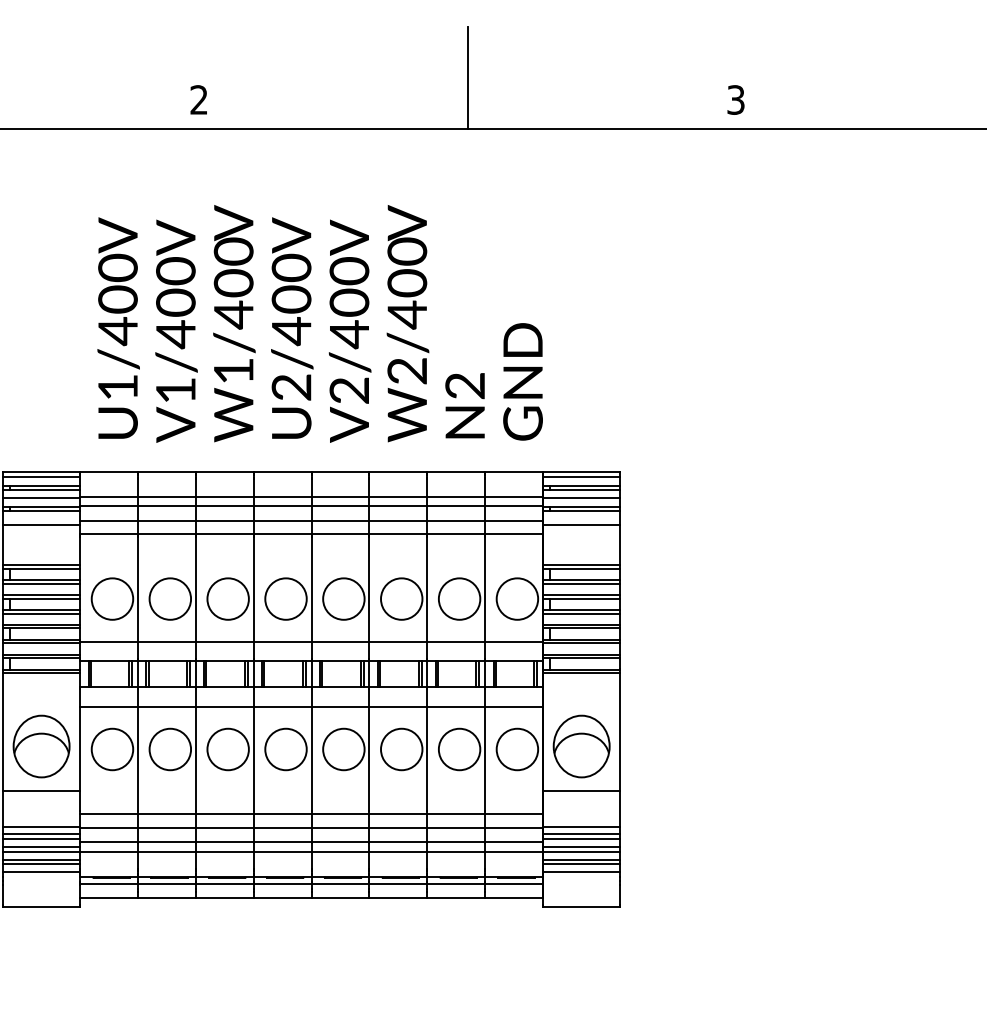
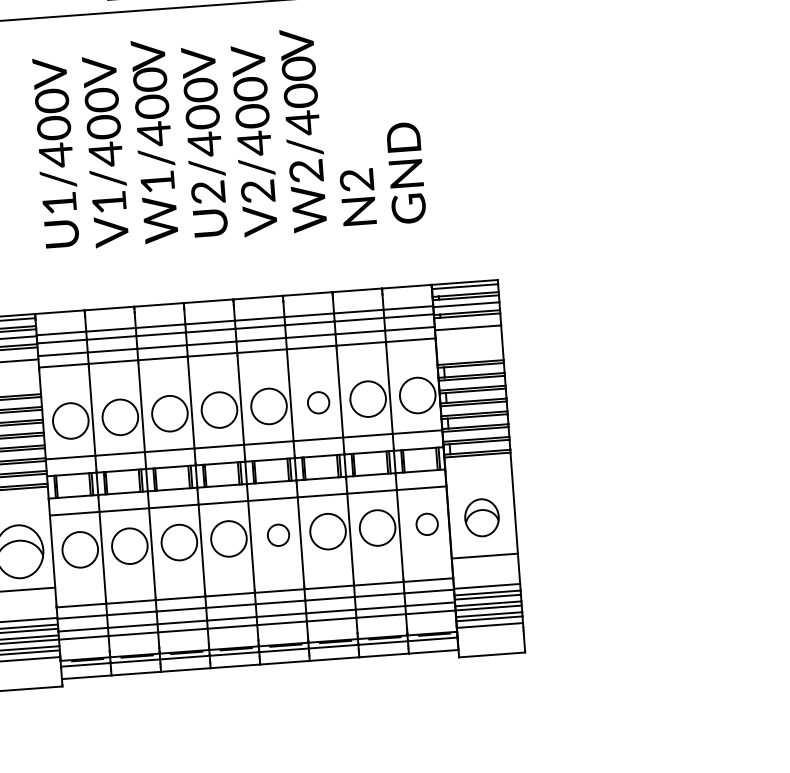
text: (319, 323) -> (228, 135), moved
circle: (401, 598) -> (318, 402), size x0.6
part: (581, 746) -> (481, 517), size x0.7
circle: (343, 749) -> (278, 535), size x0.6
circle: (517, 749) -> (427, 524), size x0.6

